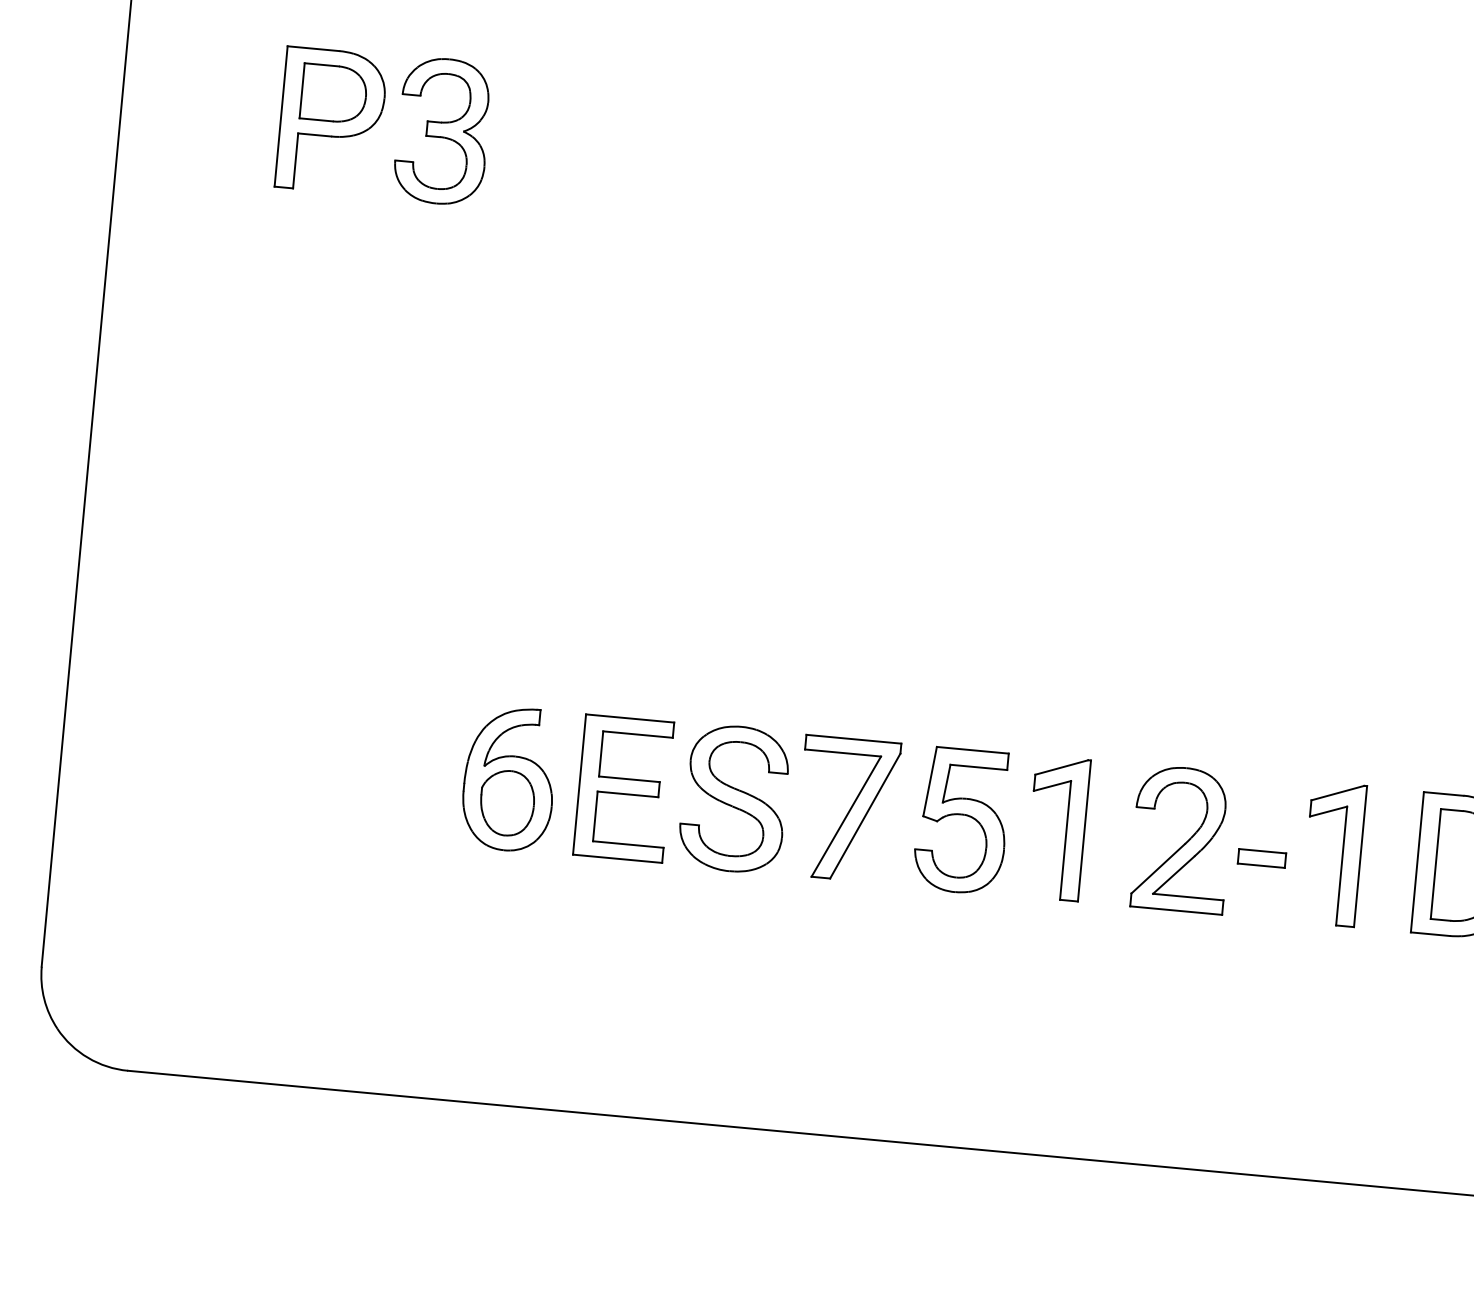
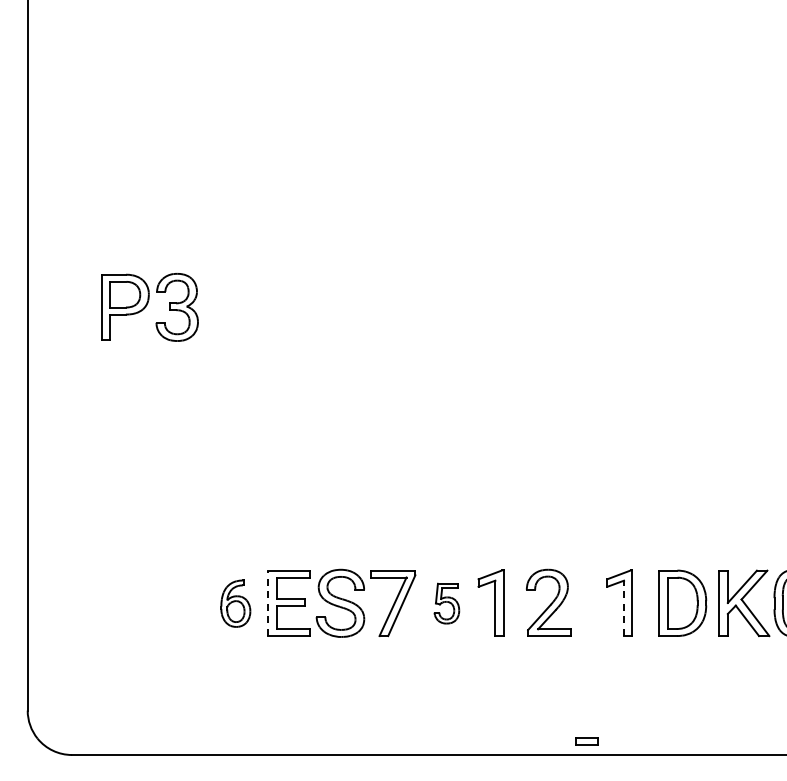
part: (508, 778) -> (235, 603), size x0.7
line: (579, 784) -> (268, 603), solid -> dashed
part: (961, 820) -> (446, 603), size x0.6
part: (1261, 858) -> (586, 741), moved
line: (1342, 866) -> (624, 608), solid -> dashed

